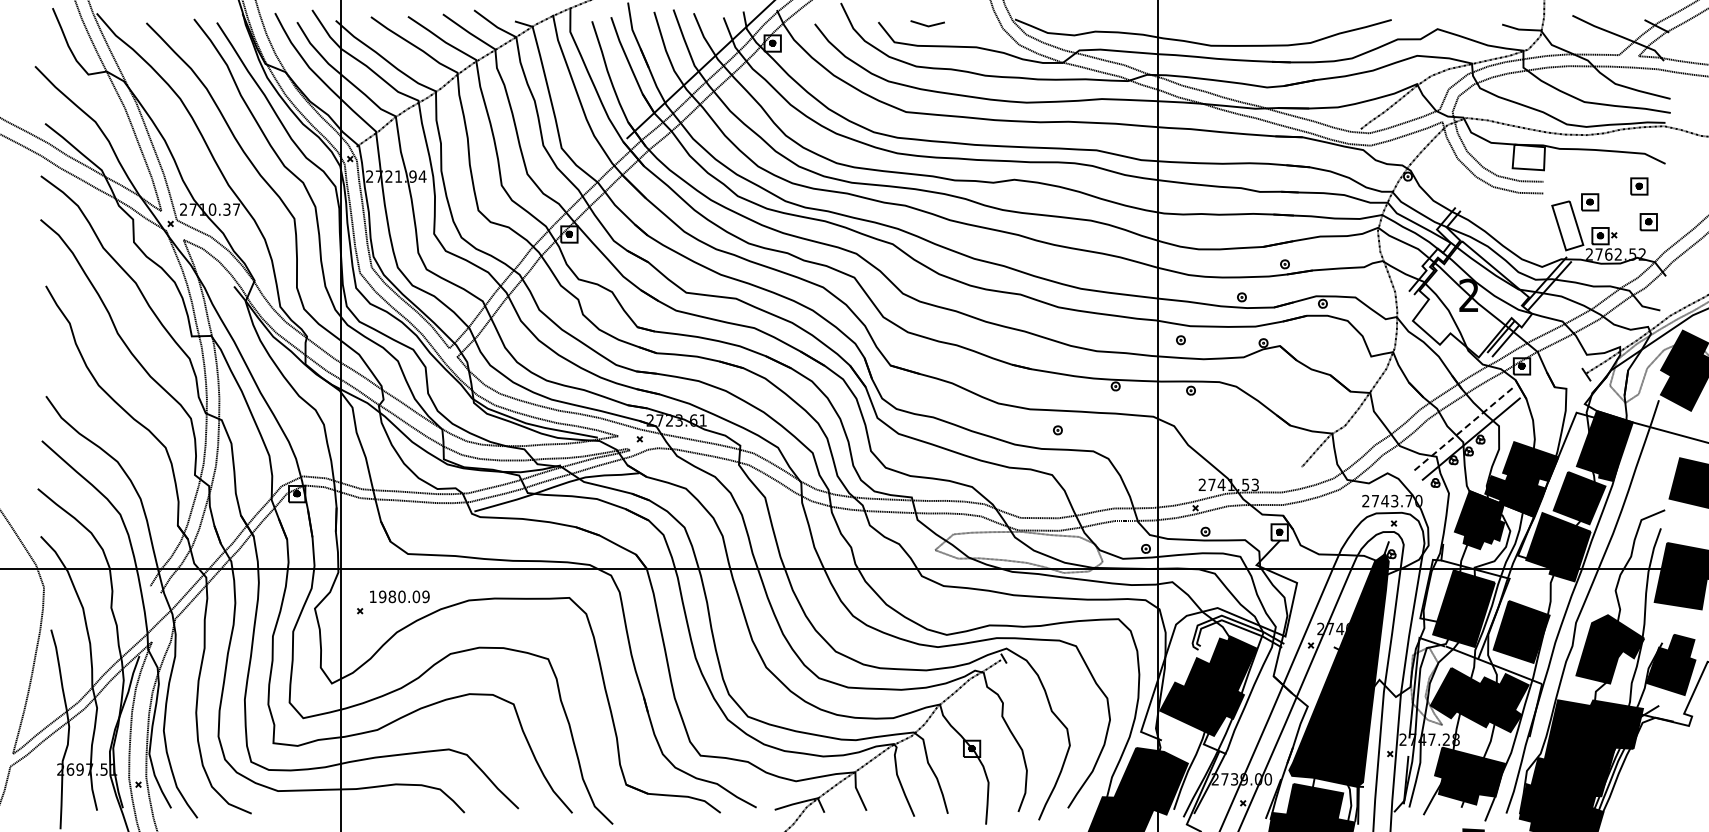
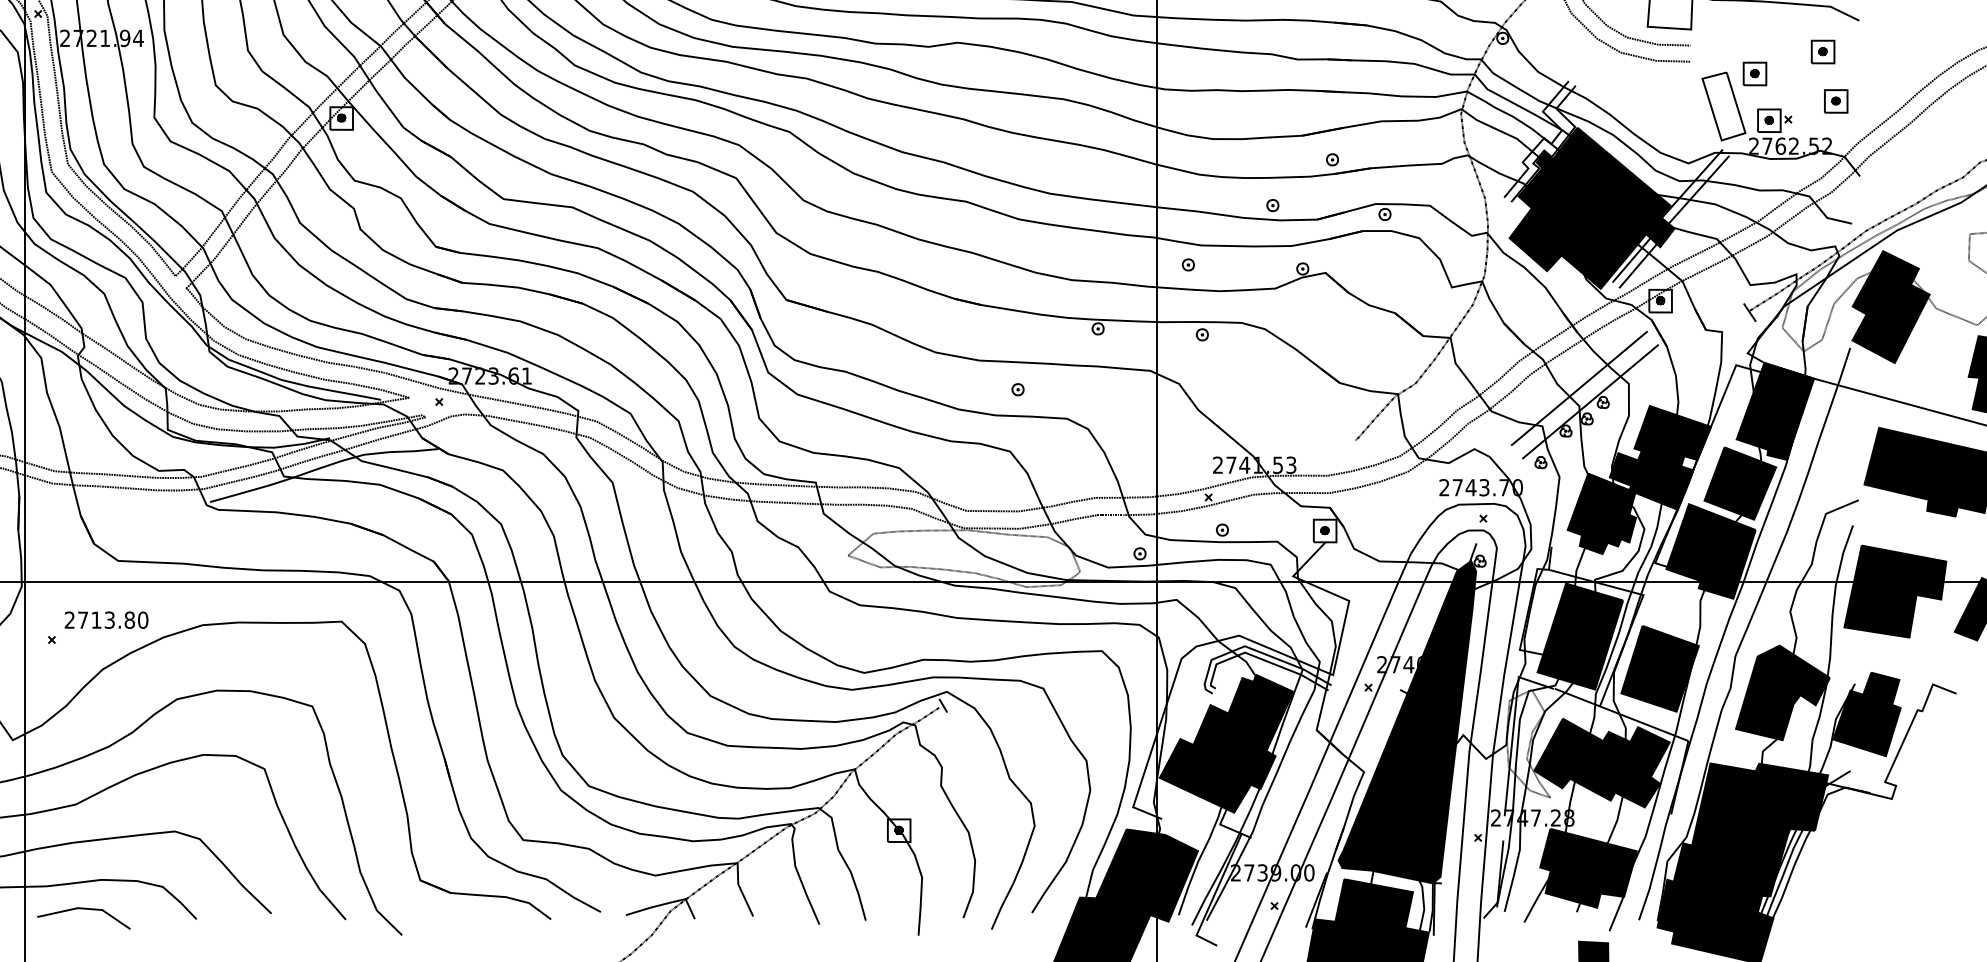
fill: (1472, 299) -> (1592, 208), added
line: (1462, 429) -> (1578, 388), dashed -> solid
text: (399, 596) -> (106, 619), 1980.09 -> 2713.80
line: (383, 806) -> (84, 910), added

